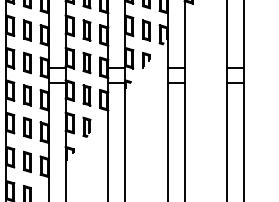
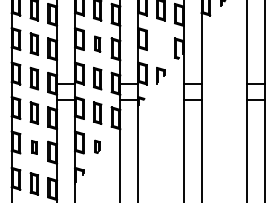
part: (86, 30) -> (97, 44), size x0.7
part: (146, 30) -> (160, 44), removed
part: (86, 126) -> (97, 146), size x0.6
part: (27, 127) -> (34, 147), size x0.6

